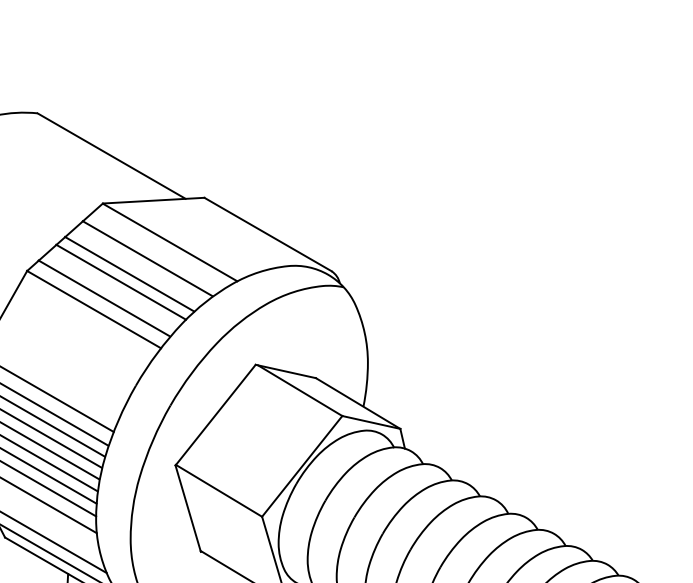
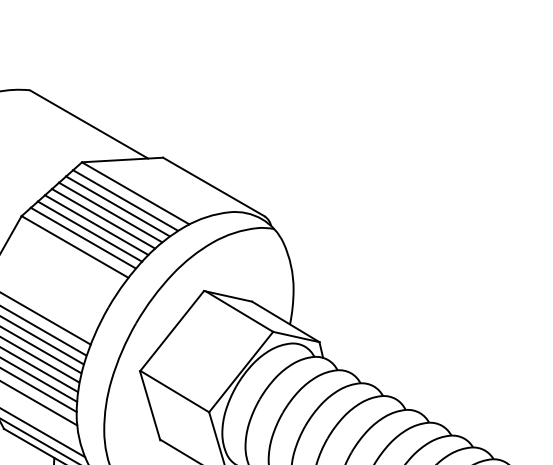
line: (156, 251) -> (124, 200), added
line: (138, 266) -> (110, 212), added
line: (112, 290) -> (89, 231), added

